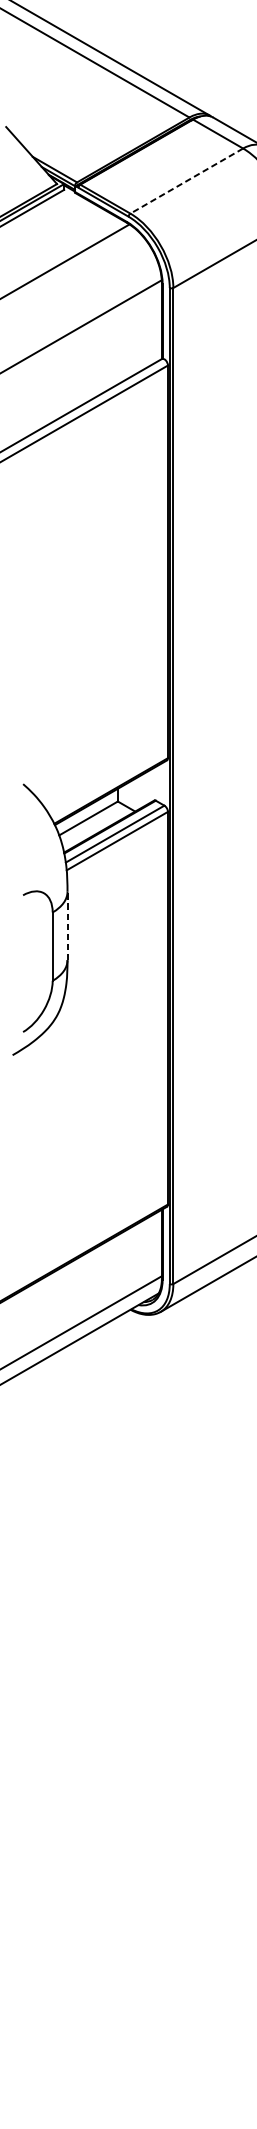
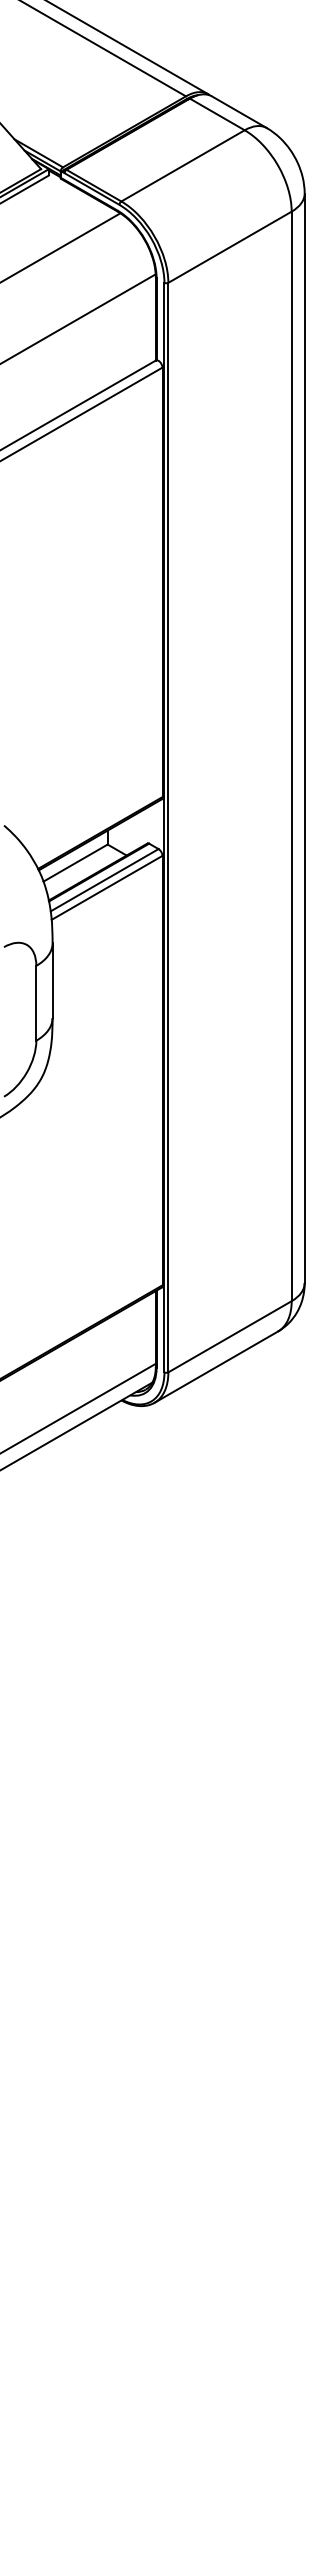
line: (186, 181) -> (182, 166), dashed -> solid
line: (67, 925) -> (52, 980), dashed -> solid

